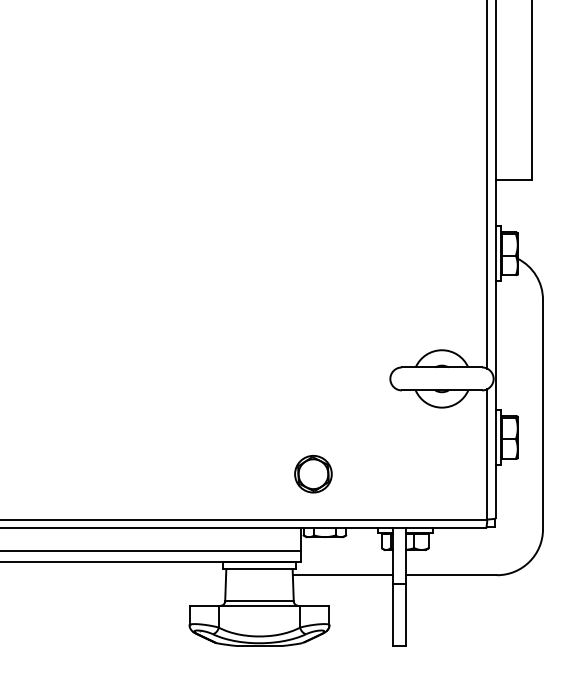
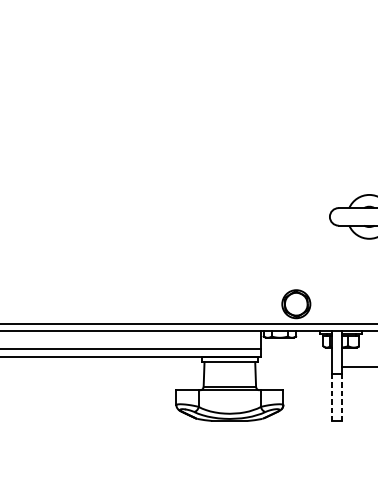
part: (313, 474) -> (296, 304), moved
line: (342, 575) -> (293, 367), removed
line: (392, 615) -> (331, 397), solid -> dashed
line: (406, 615) -> (342, 397), solid -> dashed

